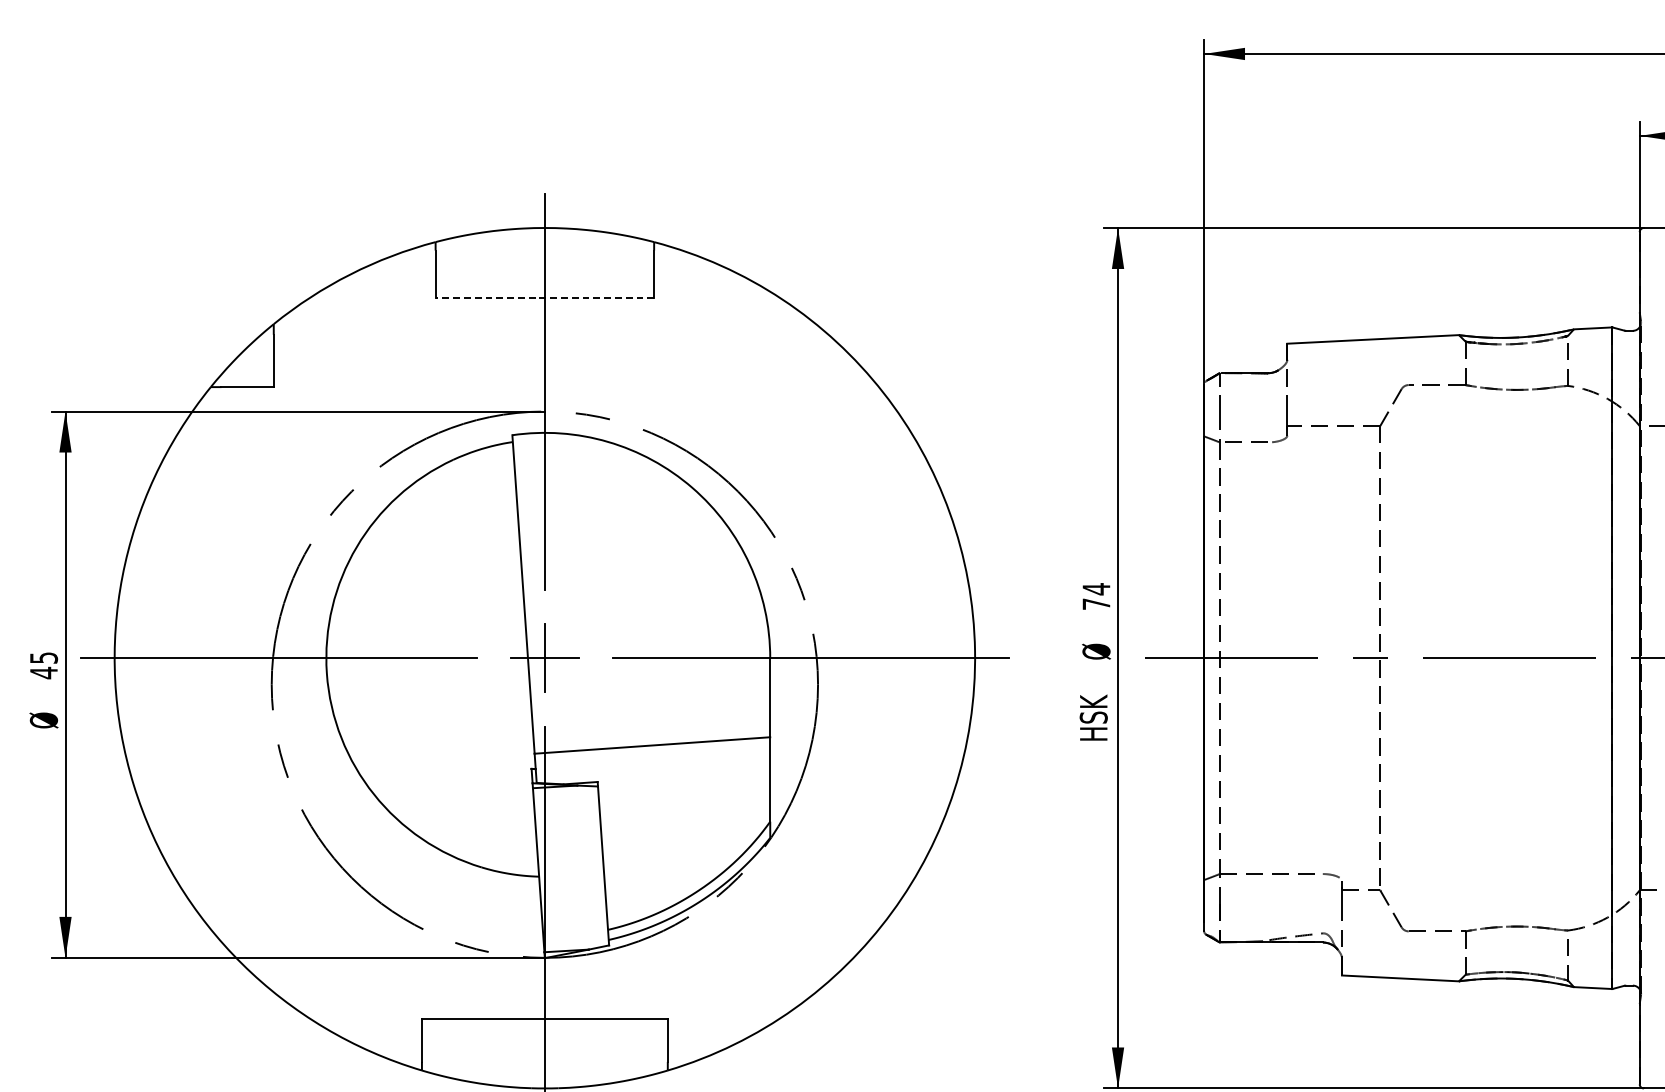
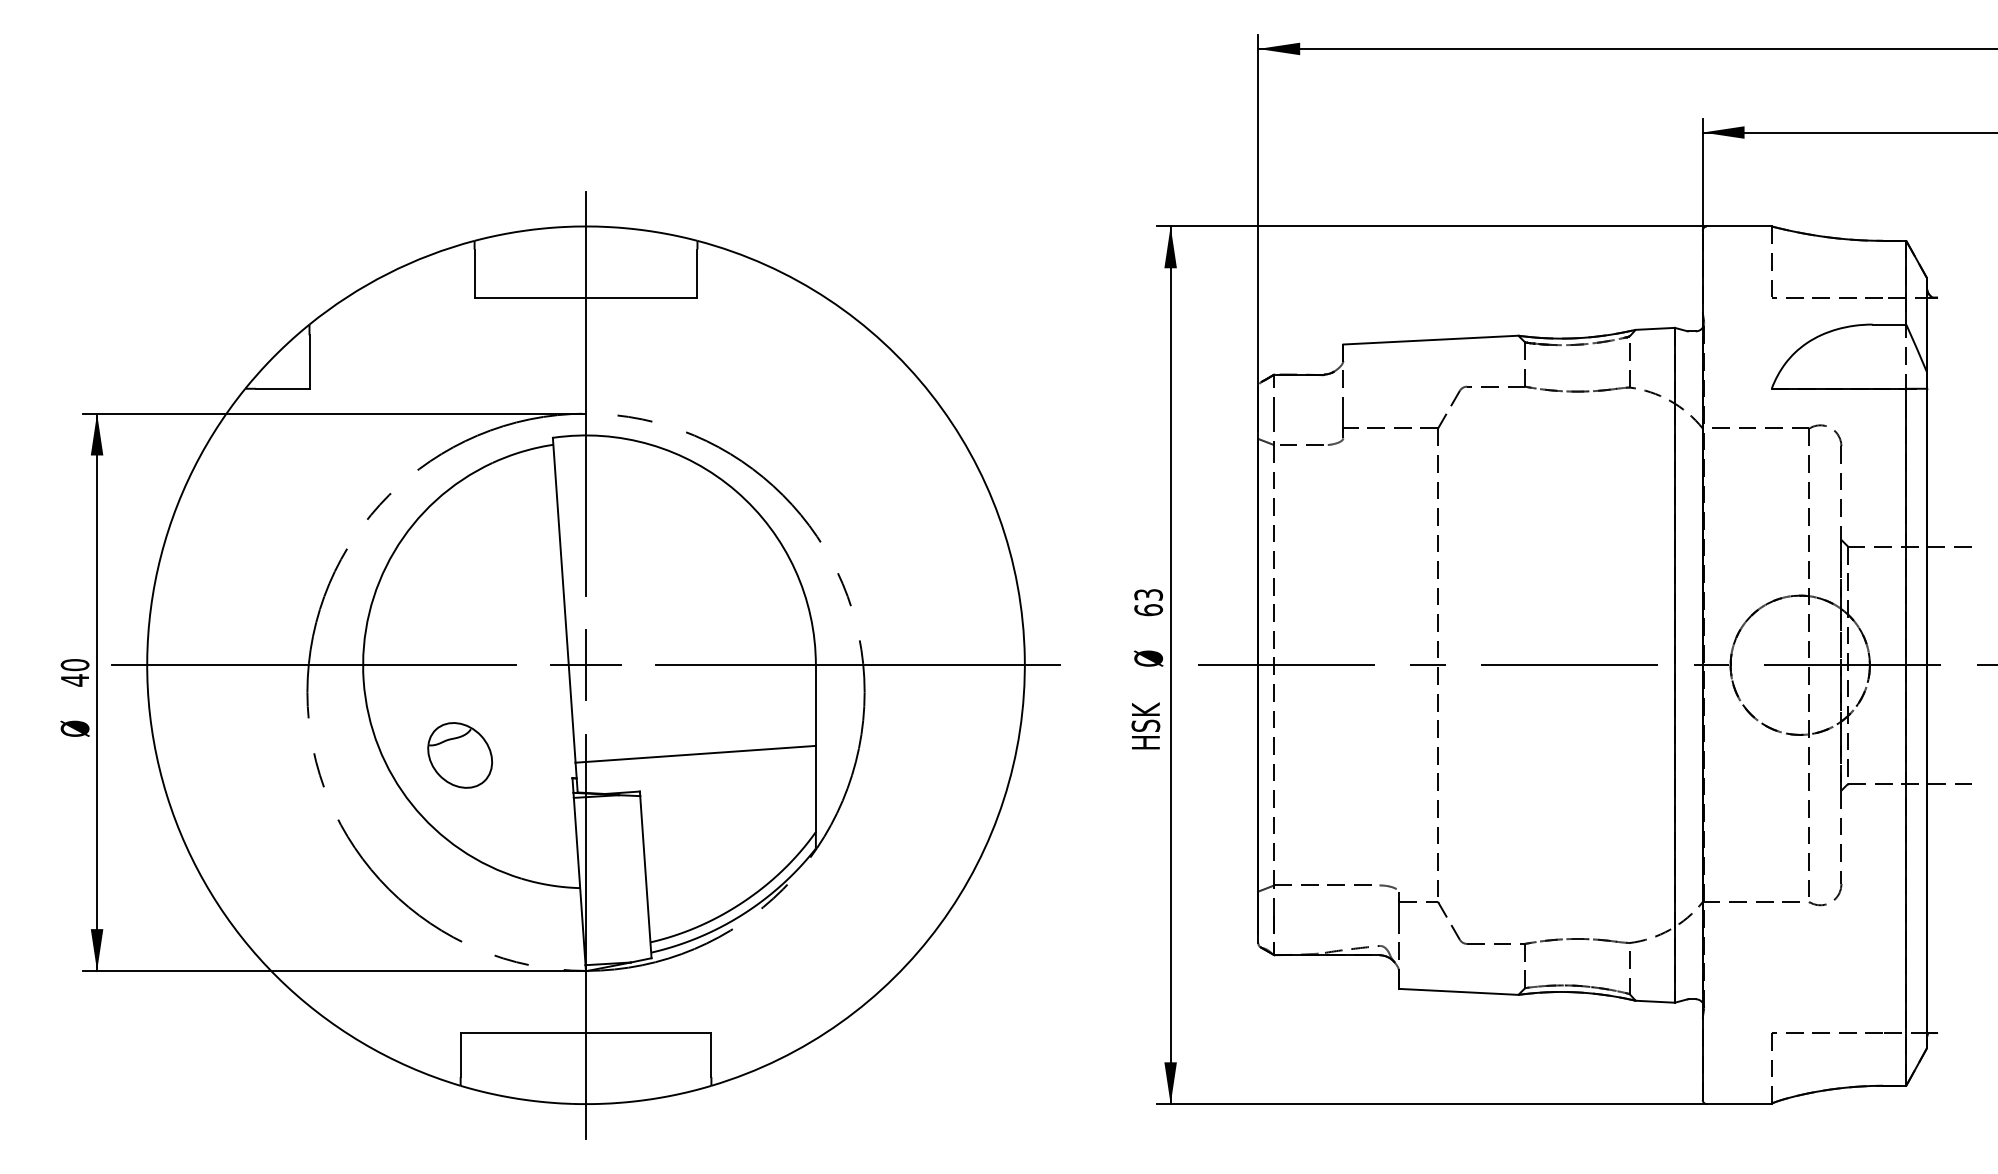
line: (544, 297) -> (585, 297), dashed -> solid
text: (1096, 596) -> (1148, 602), 74 -> 63
text: (43, 658) -> (74, 665), 45 -> 40
part: (421, 746) -> (460, 755), added

